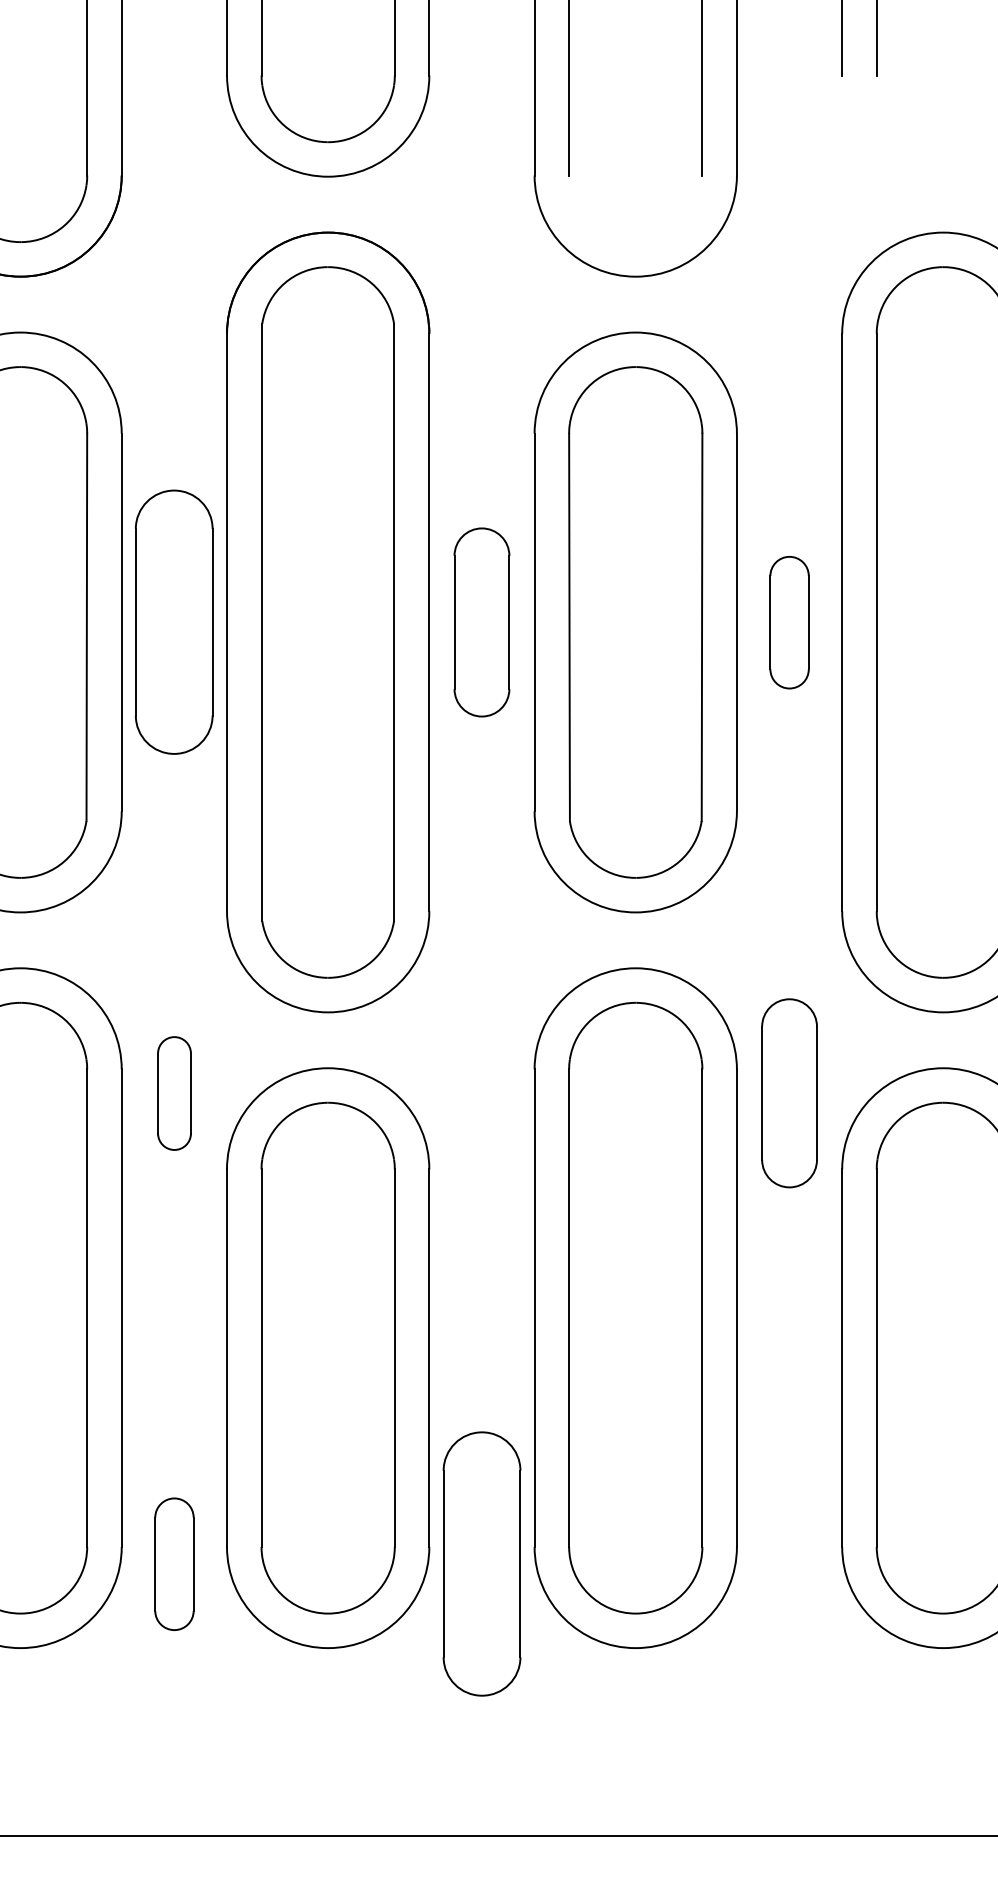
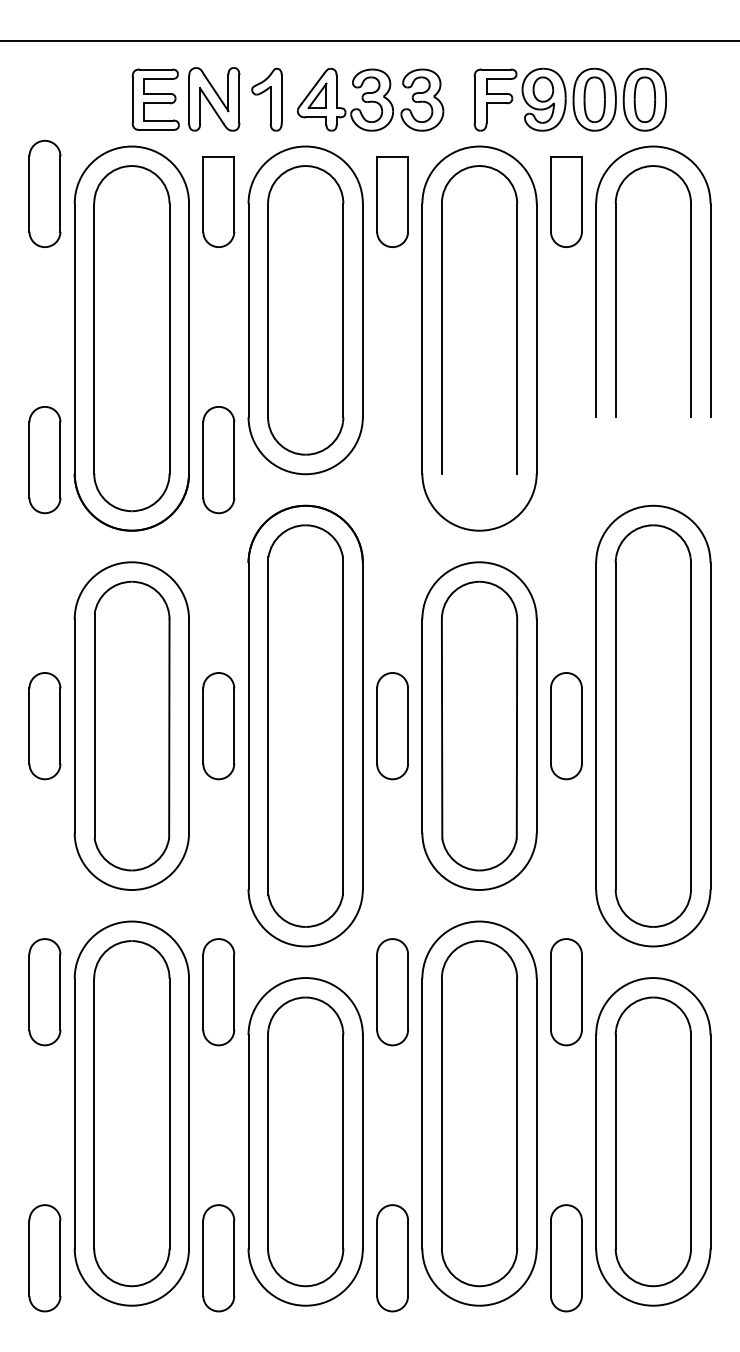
part: (173, 152) -> (218, 460), added
part: (173, 623) -> (218, 726), size x0.71
part: (789, 623) -> (566, 726), size x1.43
part: (173, 1093) -> (218, 992), size x1.67
part: (481, 1093) -> (392, 992), added
part: (173, 1564) -> (218, 1258), size x1.43
part: (481, 1564) -> (392, 1258), size x0.71
part: (789, 1564) -> (566, 1258), added

